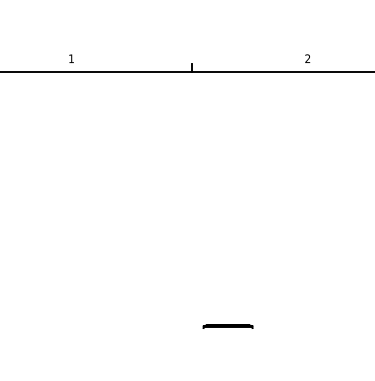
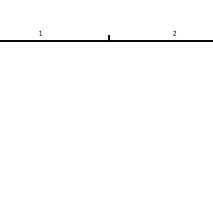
line: (228, 325) -> (129, 184), removed

